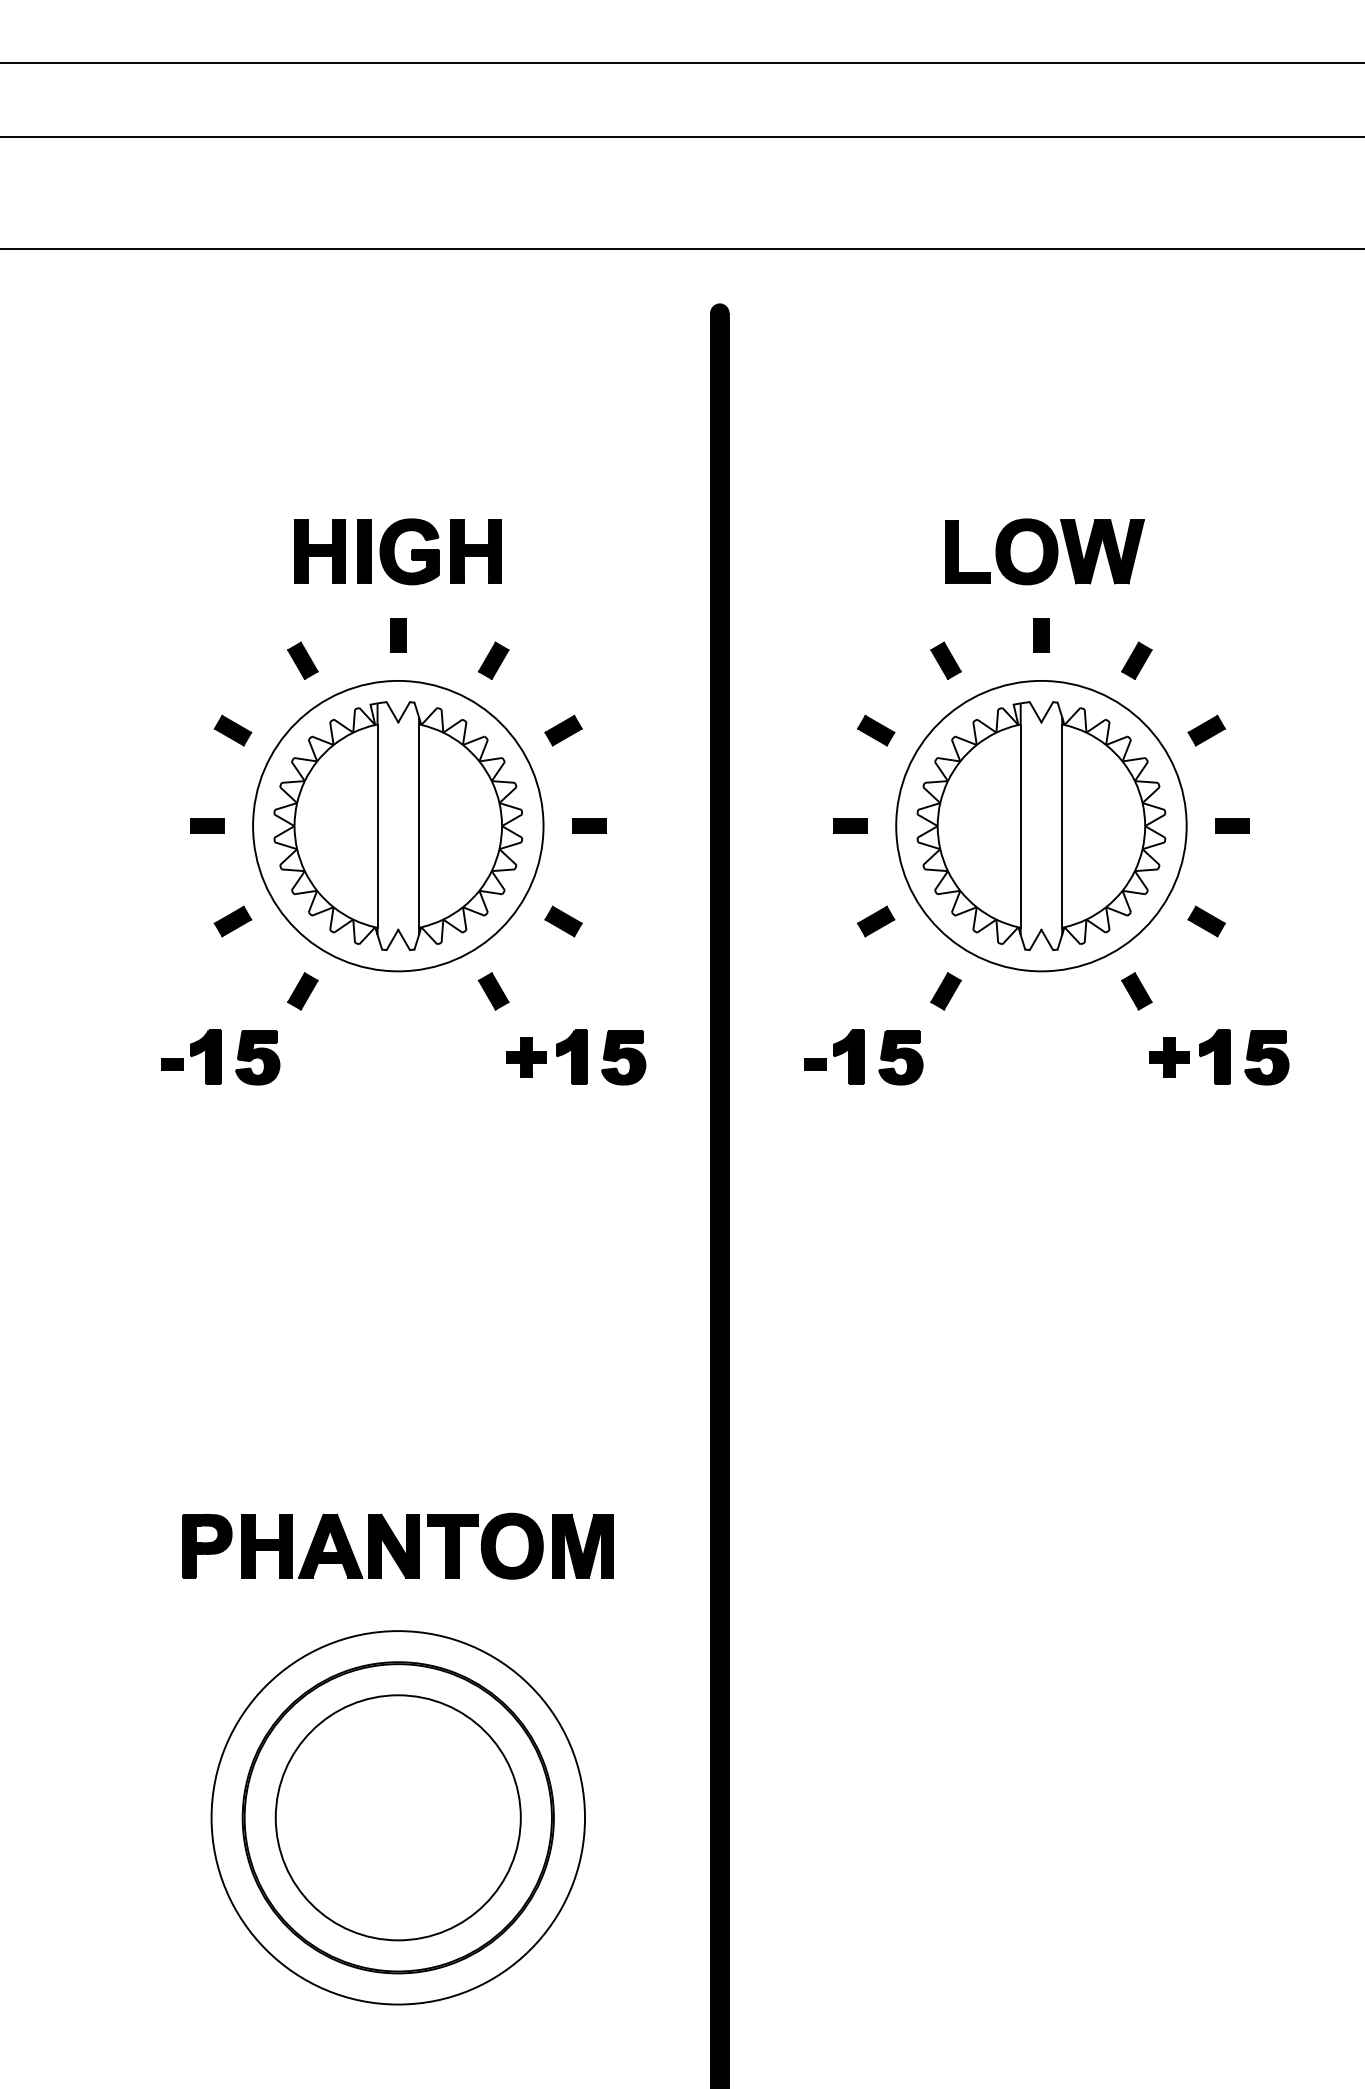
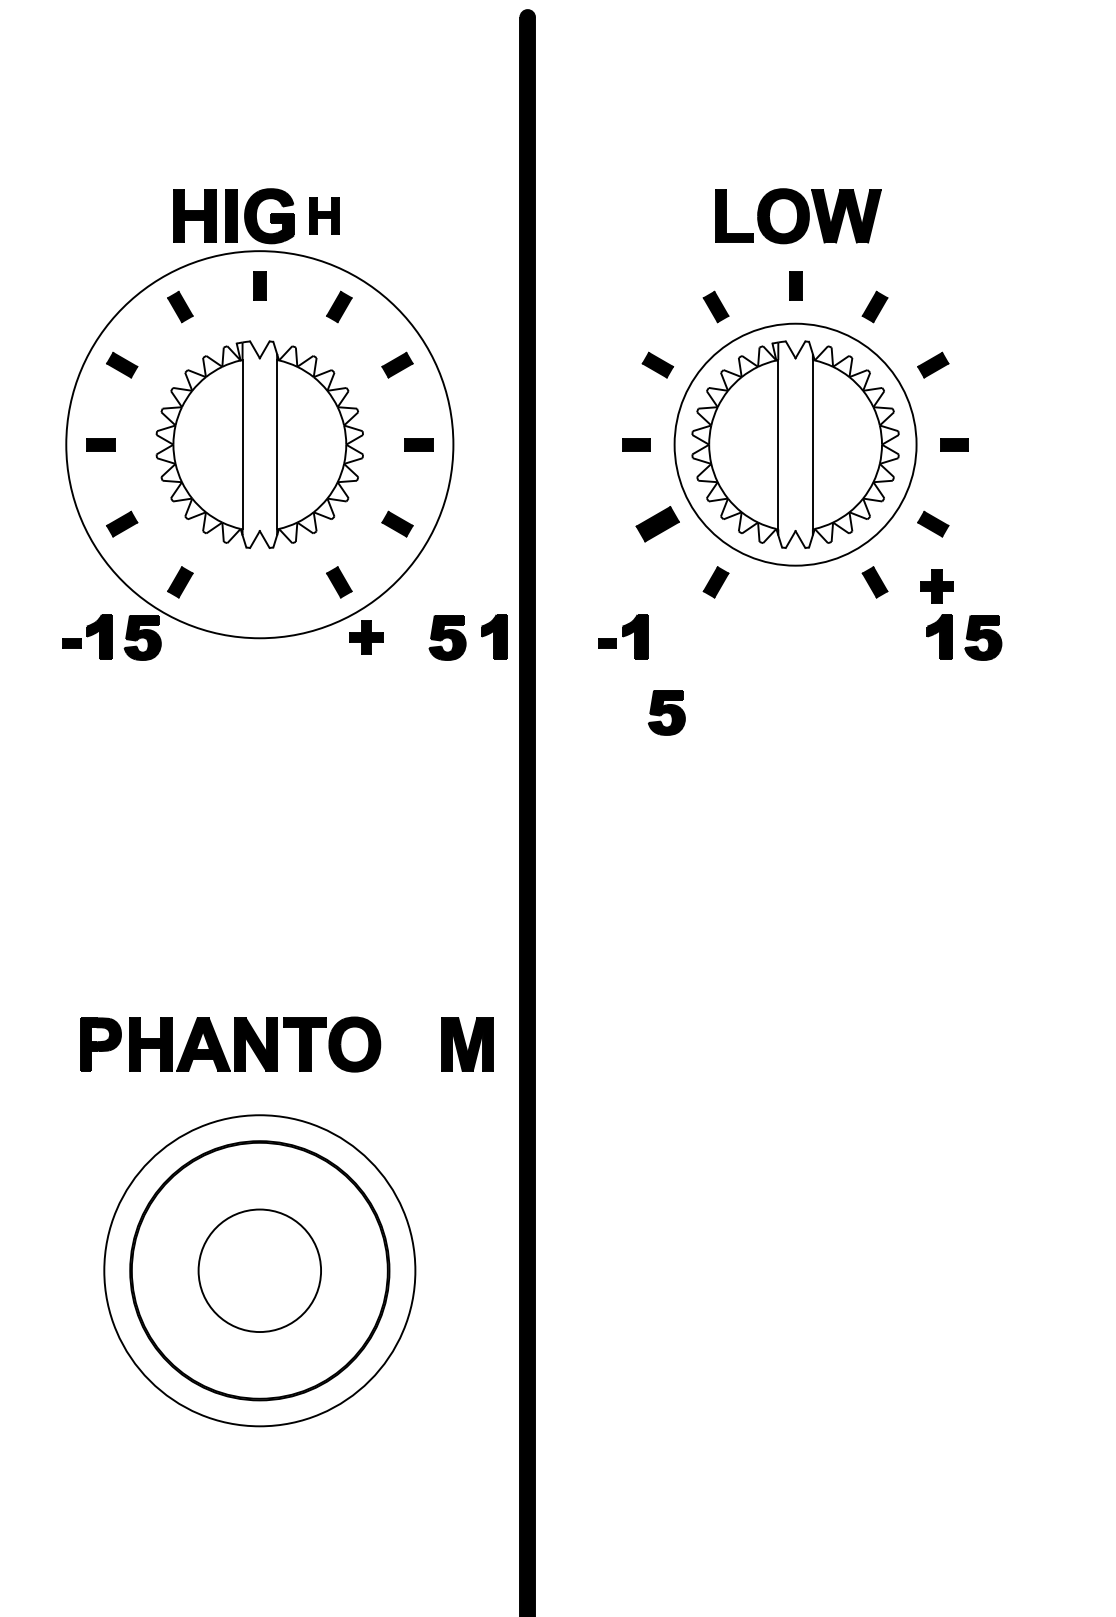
part: (475, 551) -> (324, 215), size x0.7
circle: (398, 825) -> (260, 444), size x1.6
part: (876, 921) -> (658, 524), size x1.4
part: (571, 1056) -> (494, 636), moved
part: (900, 1057) -> (666, 712), moved
part: (1169, 1057) -> (937, 586), moved
part: (582, 1545) -> (467, 1043), moved
circle: (397, 1817) -> (259, 1270), size x0.6

